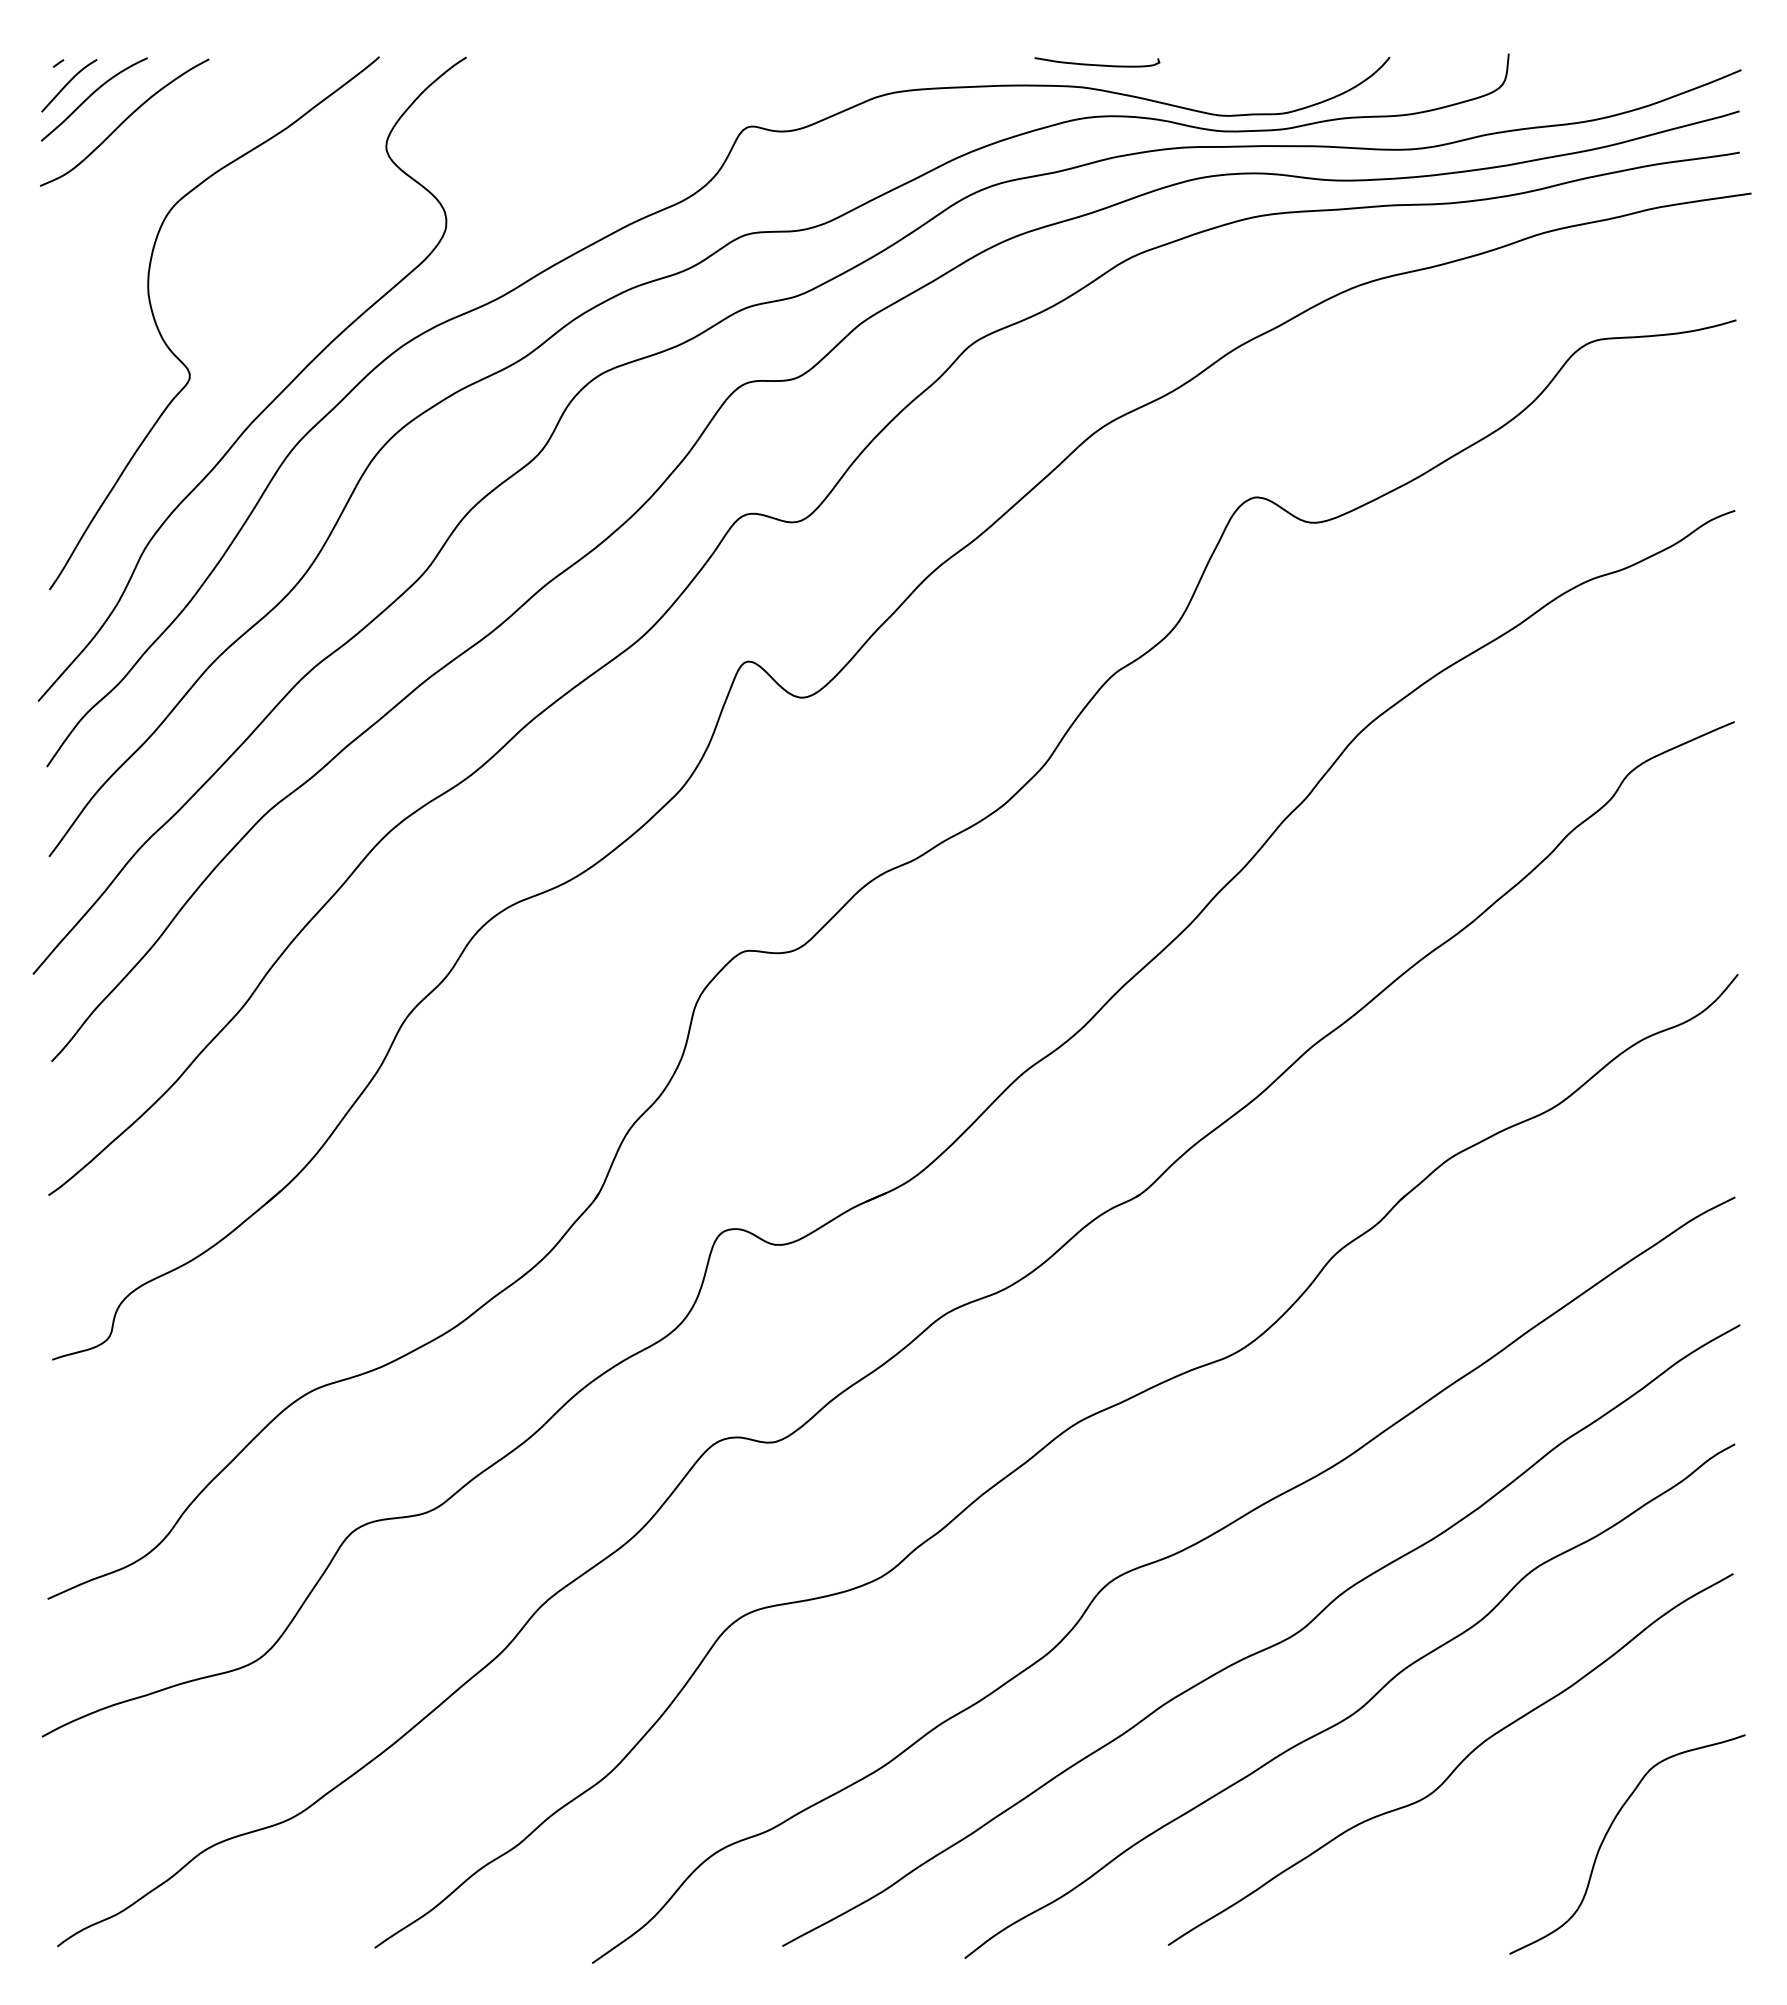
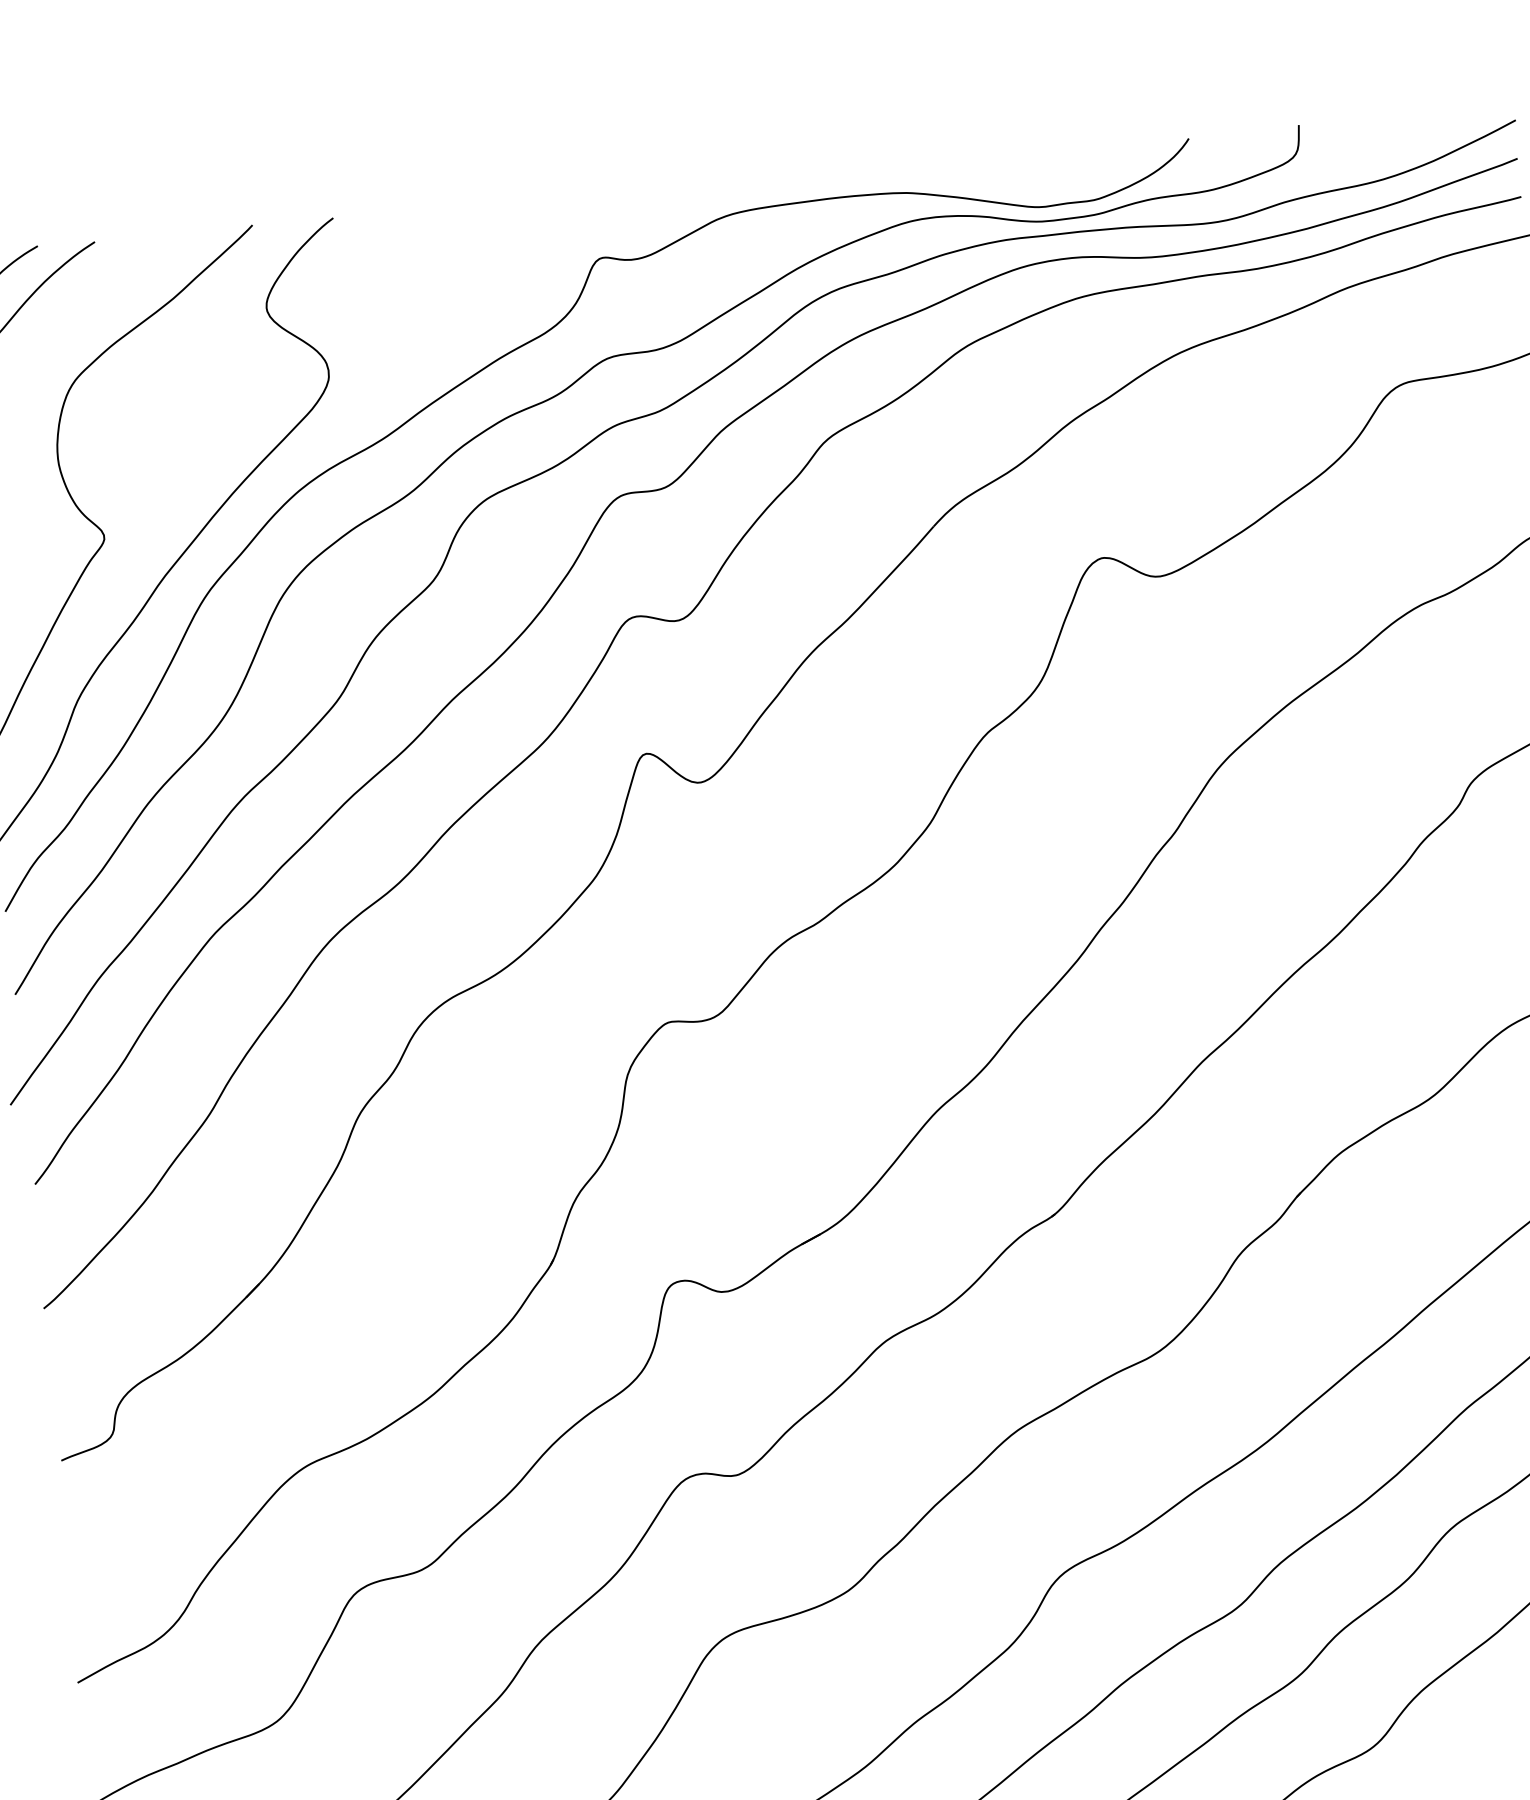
curve: (1097, 64) -> (918, 170), removed

